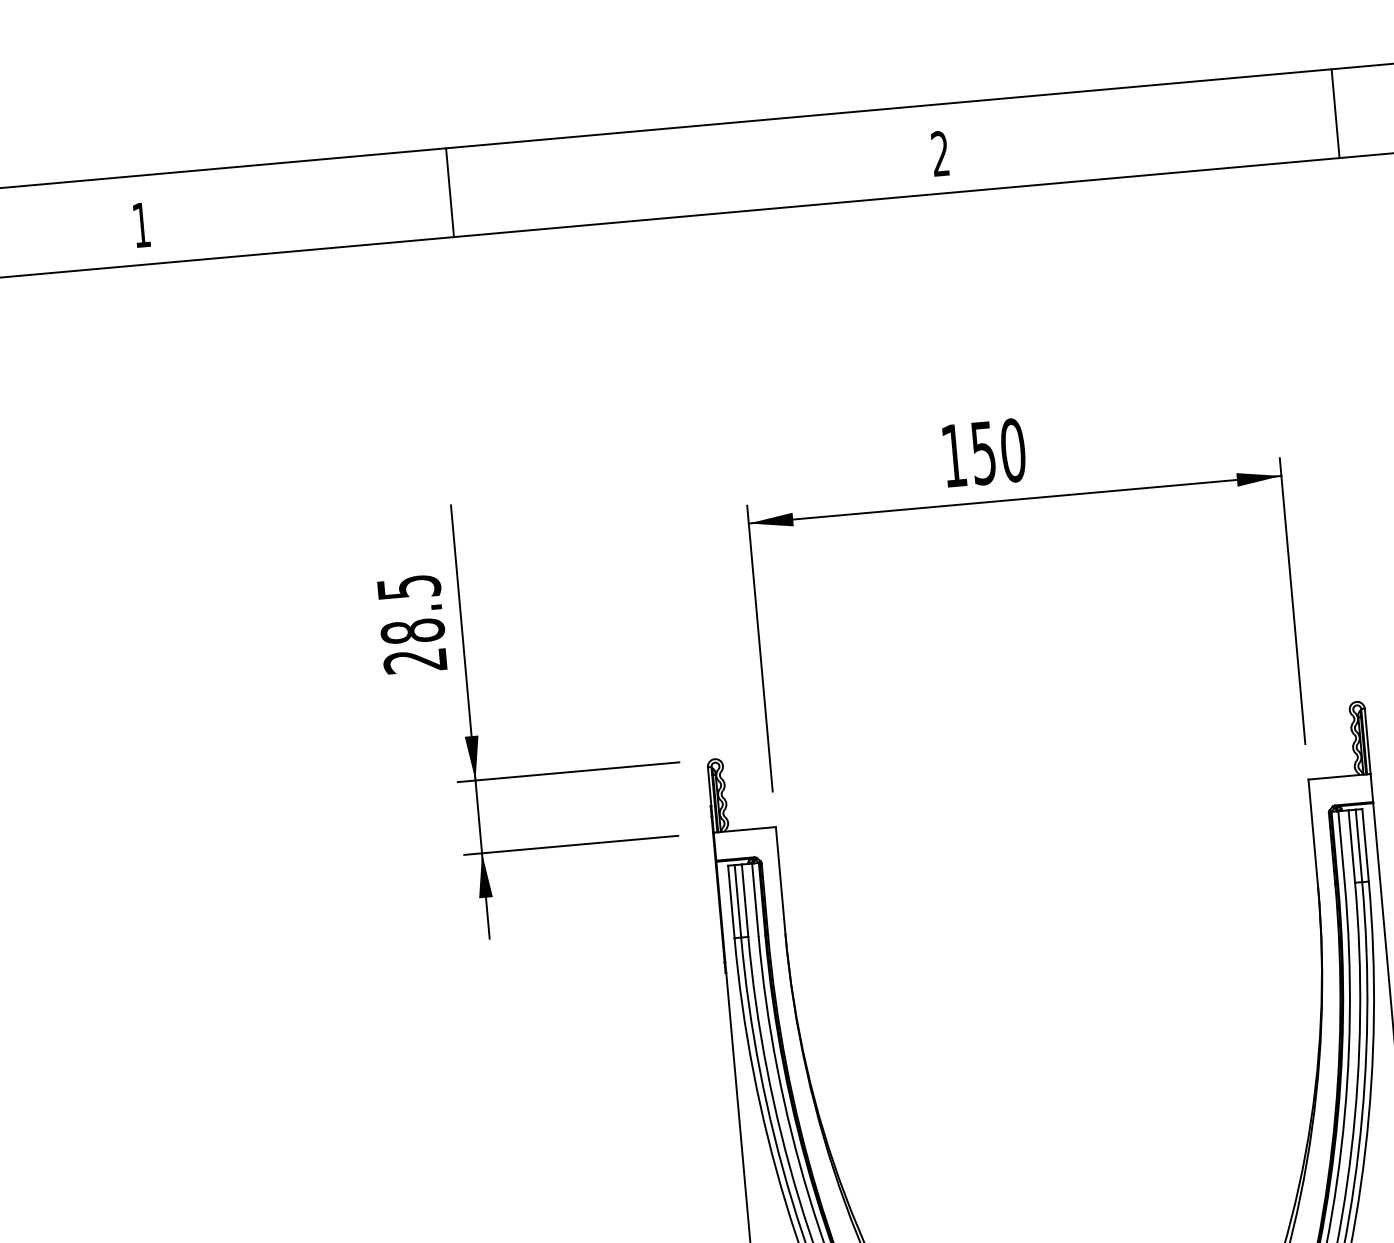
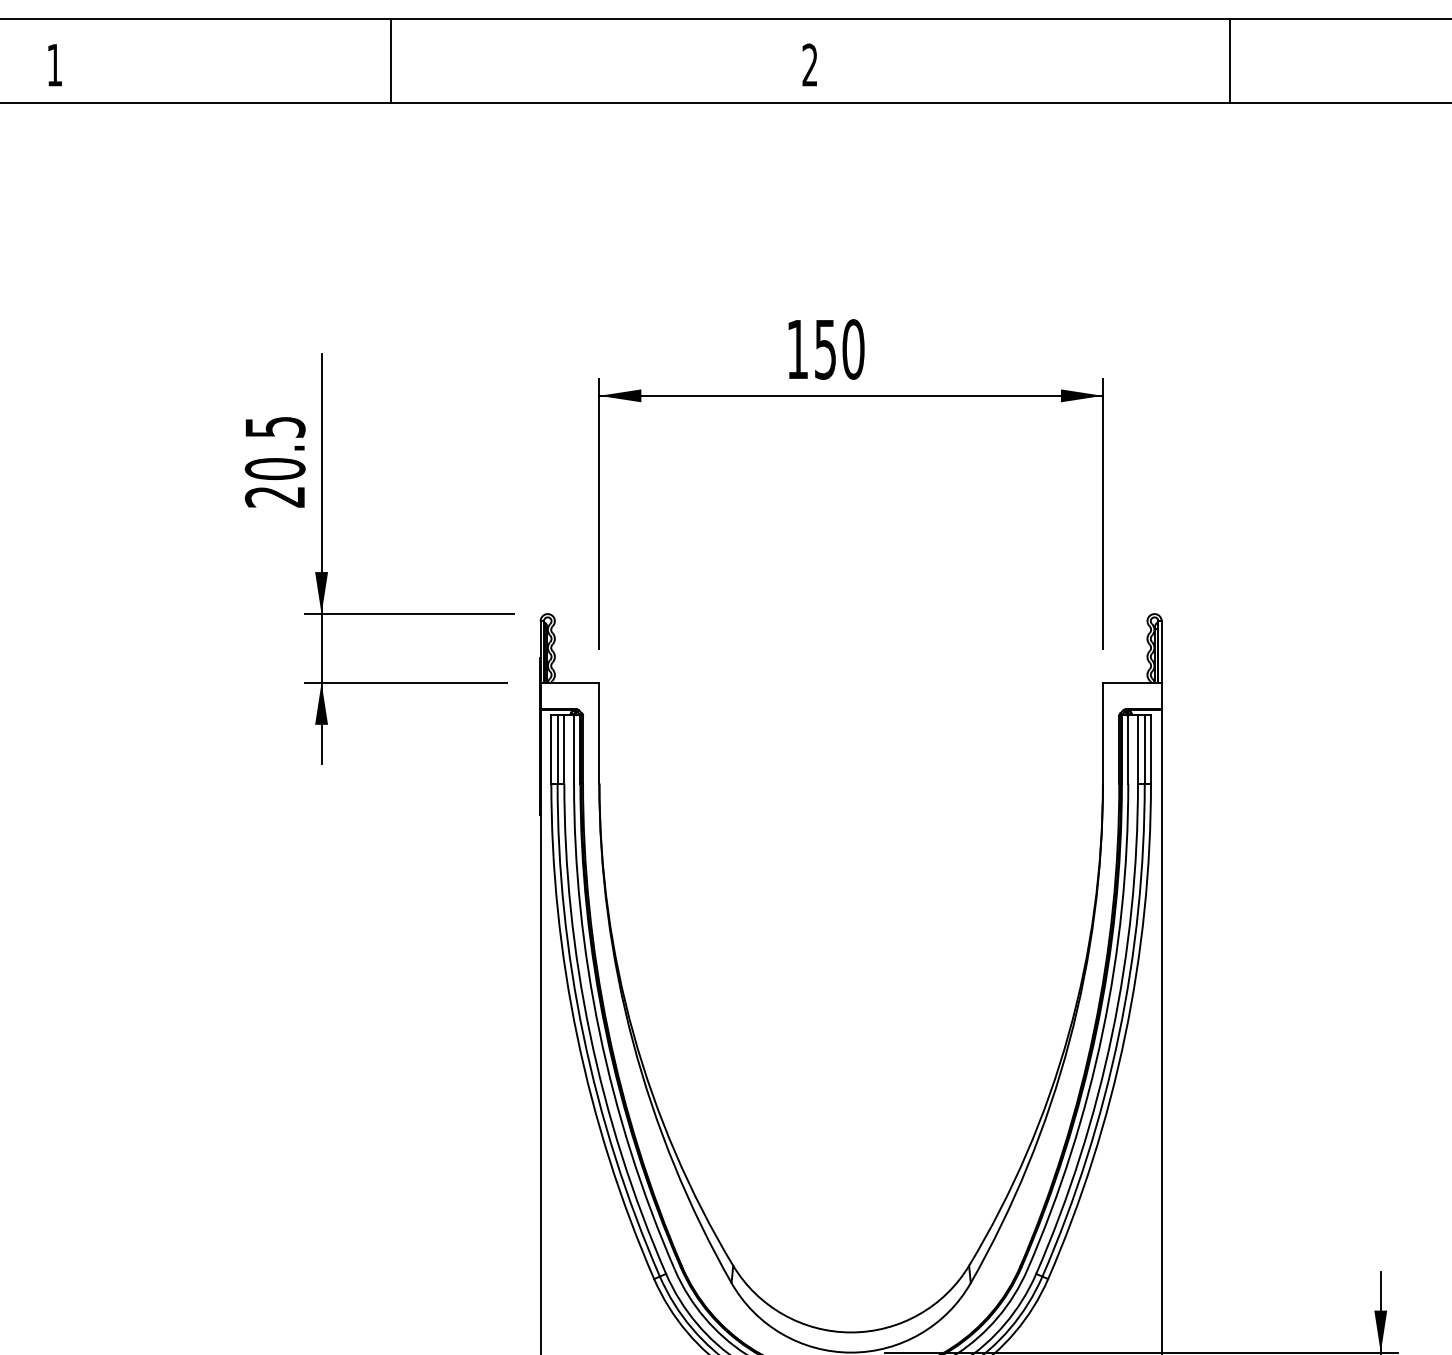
line: (1336, 113) -> (1230, 60), moved
line: (449, 192) -> (390, 60), moved
text: (413, 631) -> (275, 469), 28.5 -> 20.5

